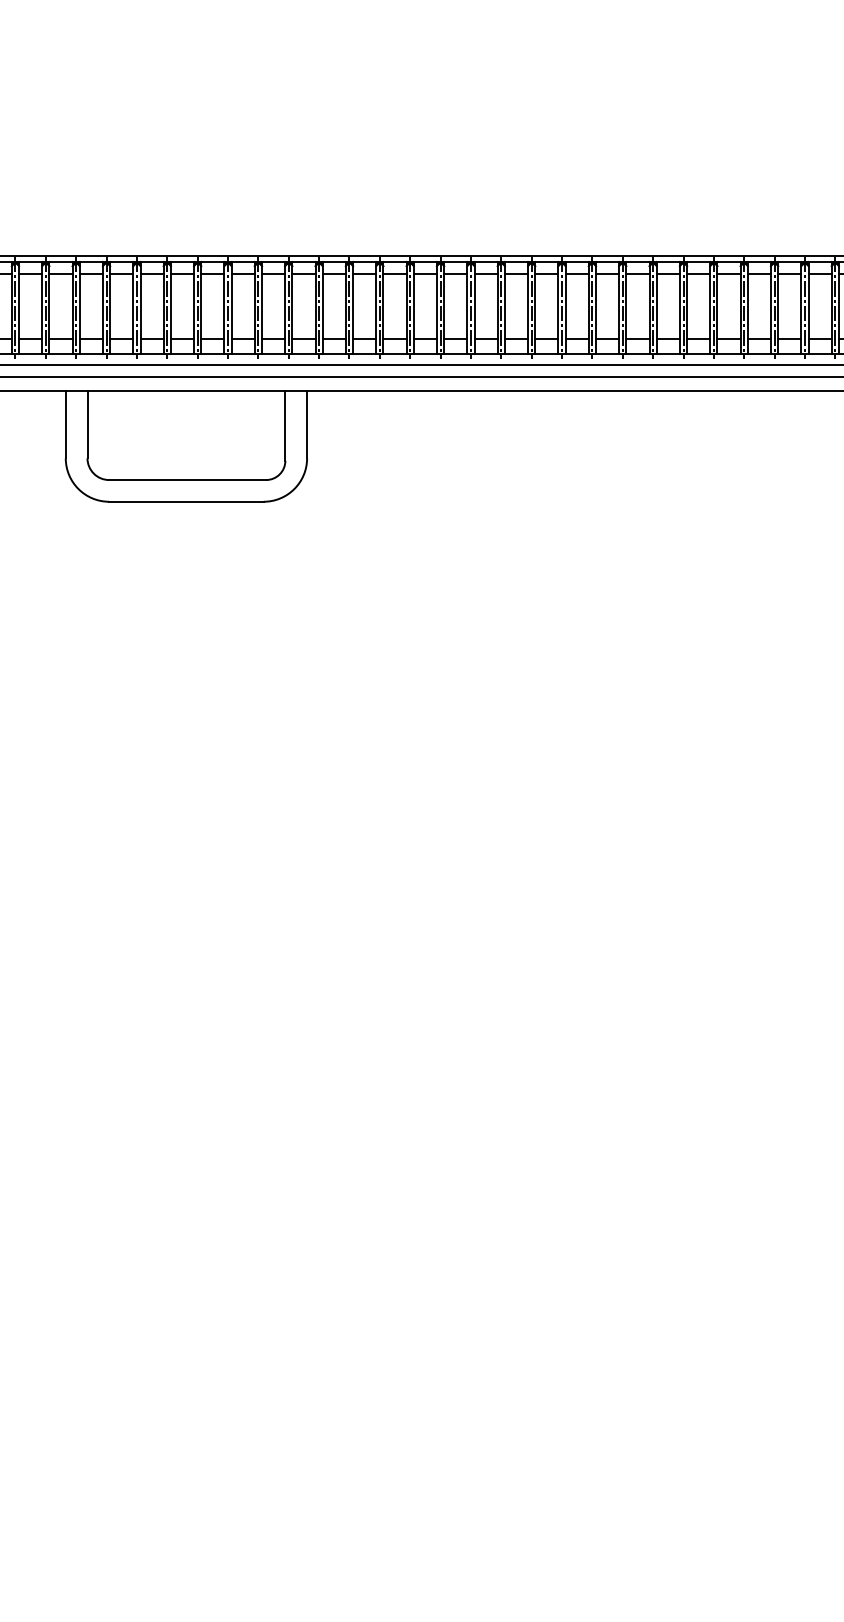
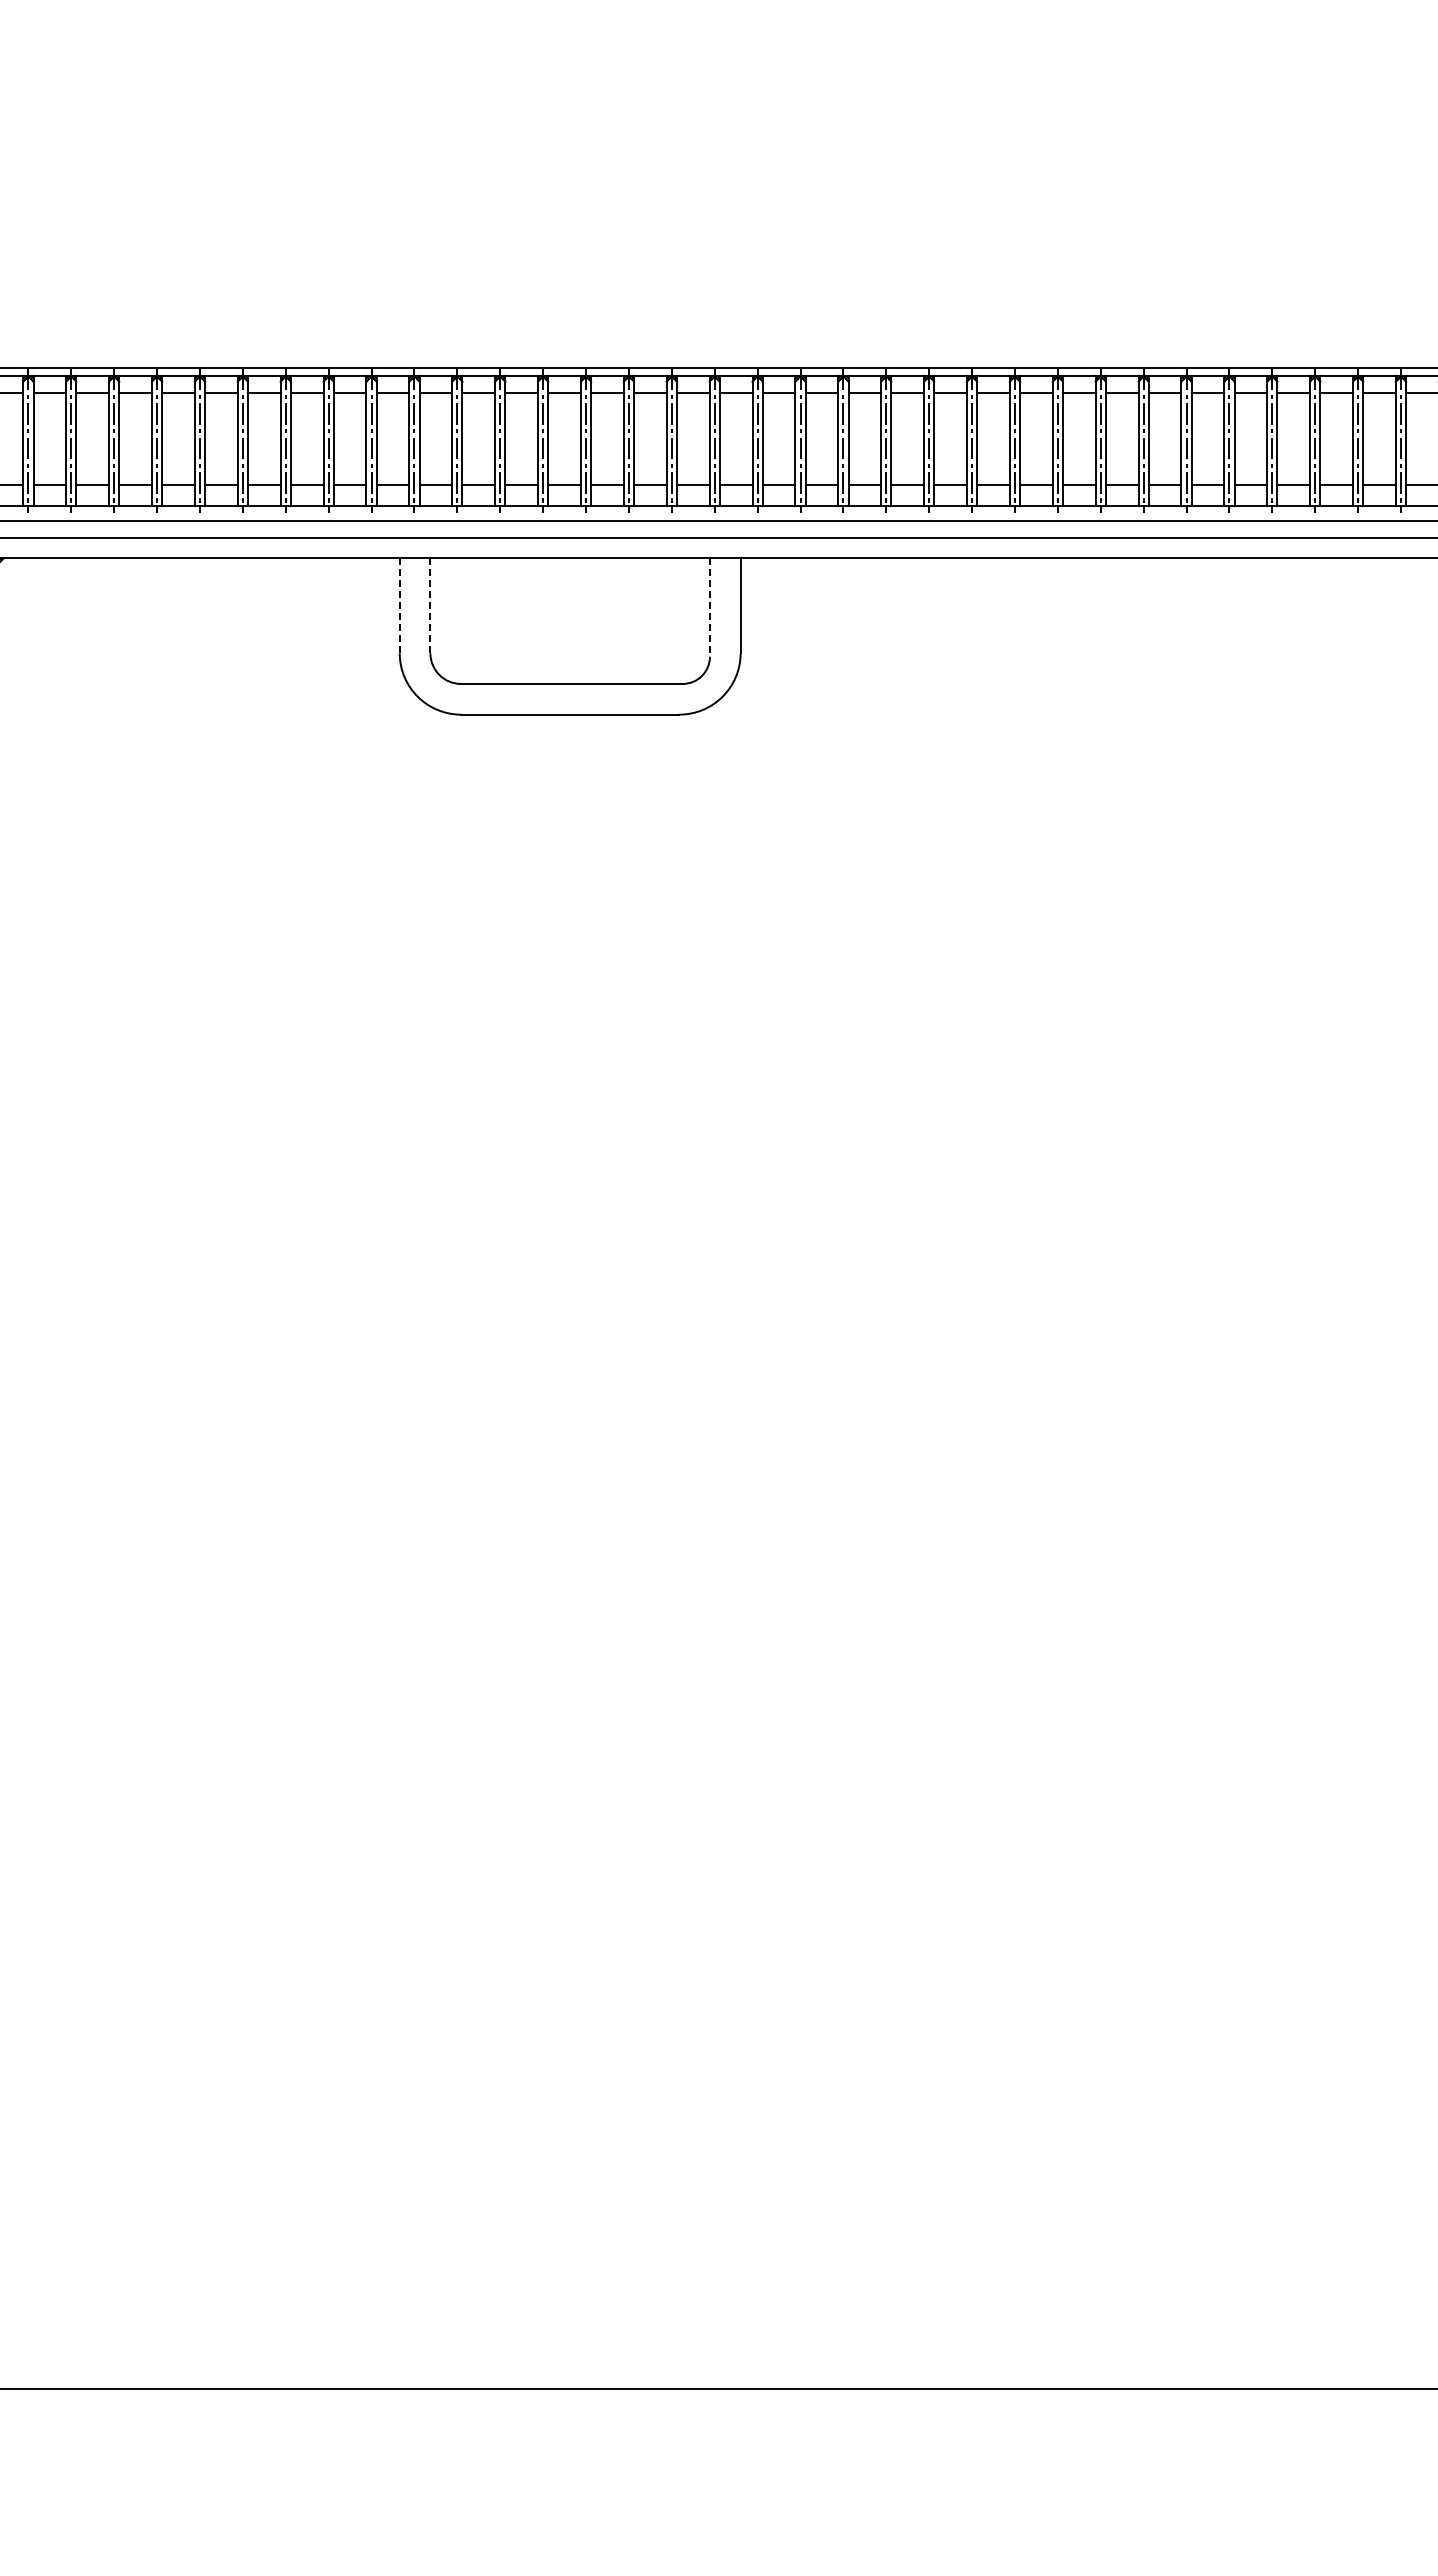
line: (65, 425) -> (399, 606), solid -> dashed
line: (87, 425) -> (430, 606), solid -> dashed
line: (285, 426) -> (709, 608), solid -> dashed

